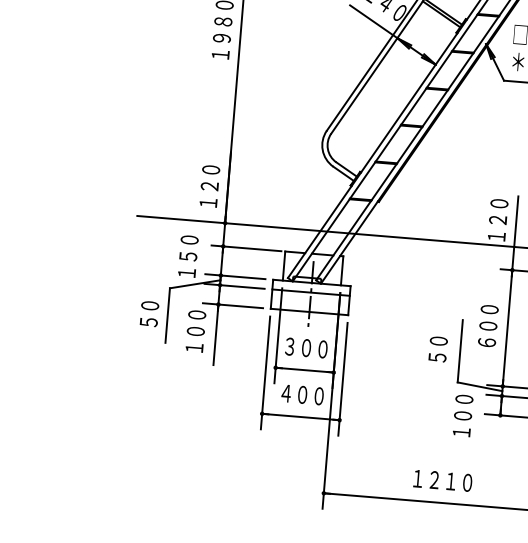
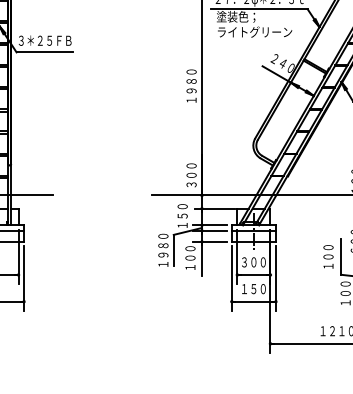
text: (209, 193) -> (191, 179), １２０ -> ３００
text: (149, 312) -> (163, 249), ５０ -> １９８０
text: (438, 348) -> (328, 256), ５０ -> １００
text: (294, 395) -> (249, 289), ４００ -> １５０

